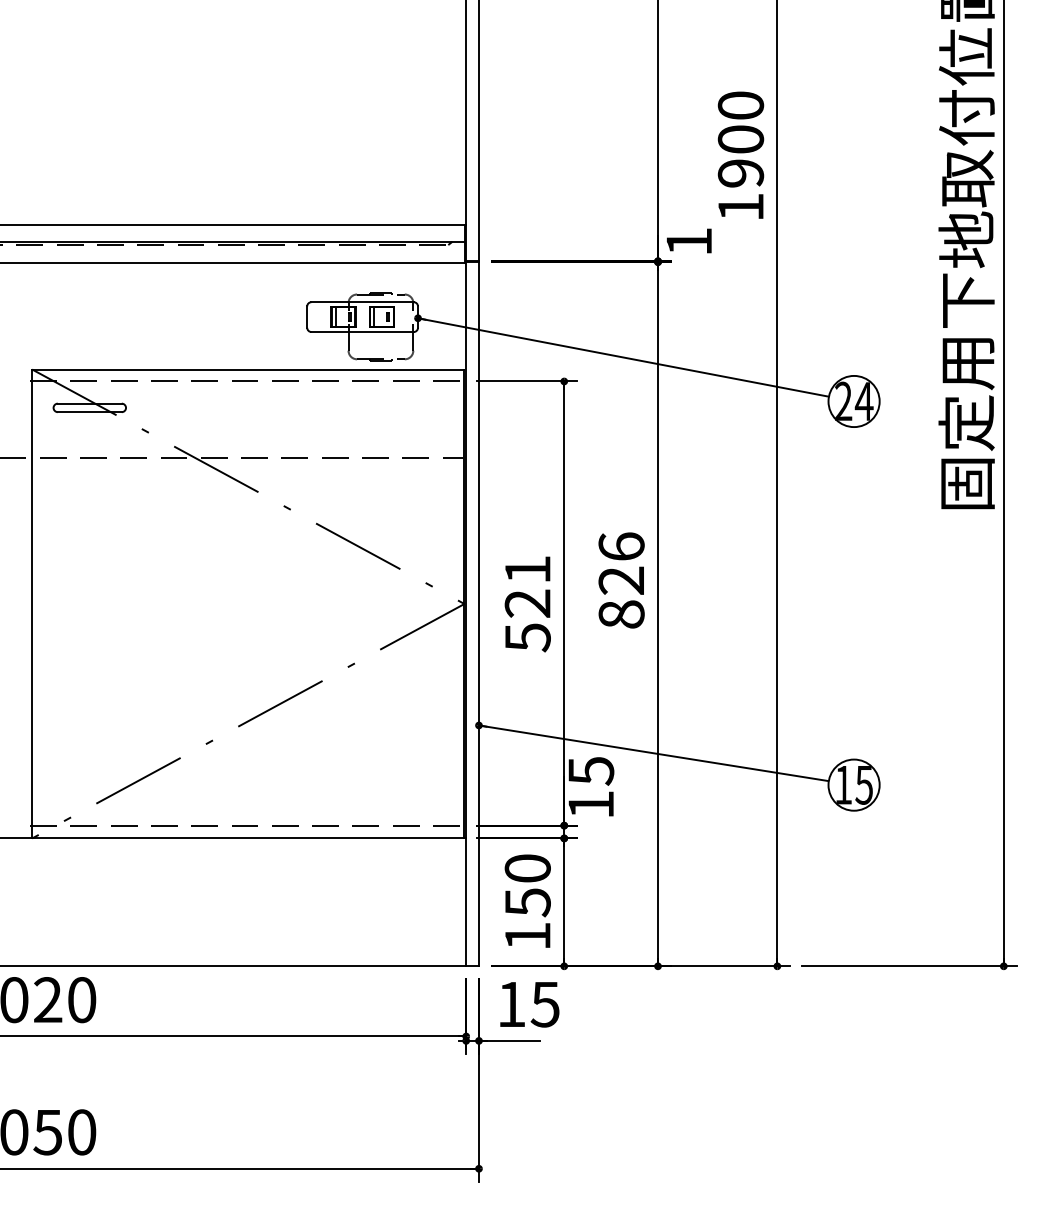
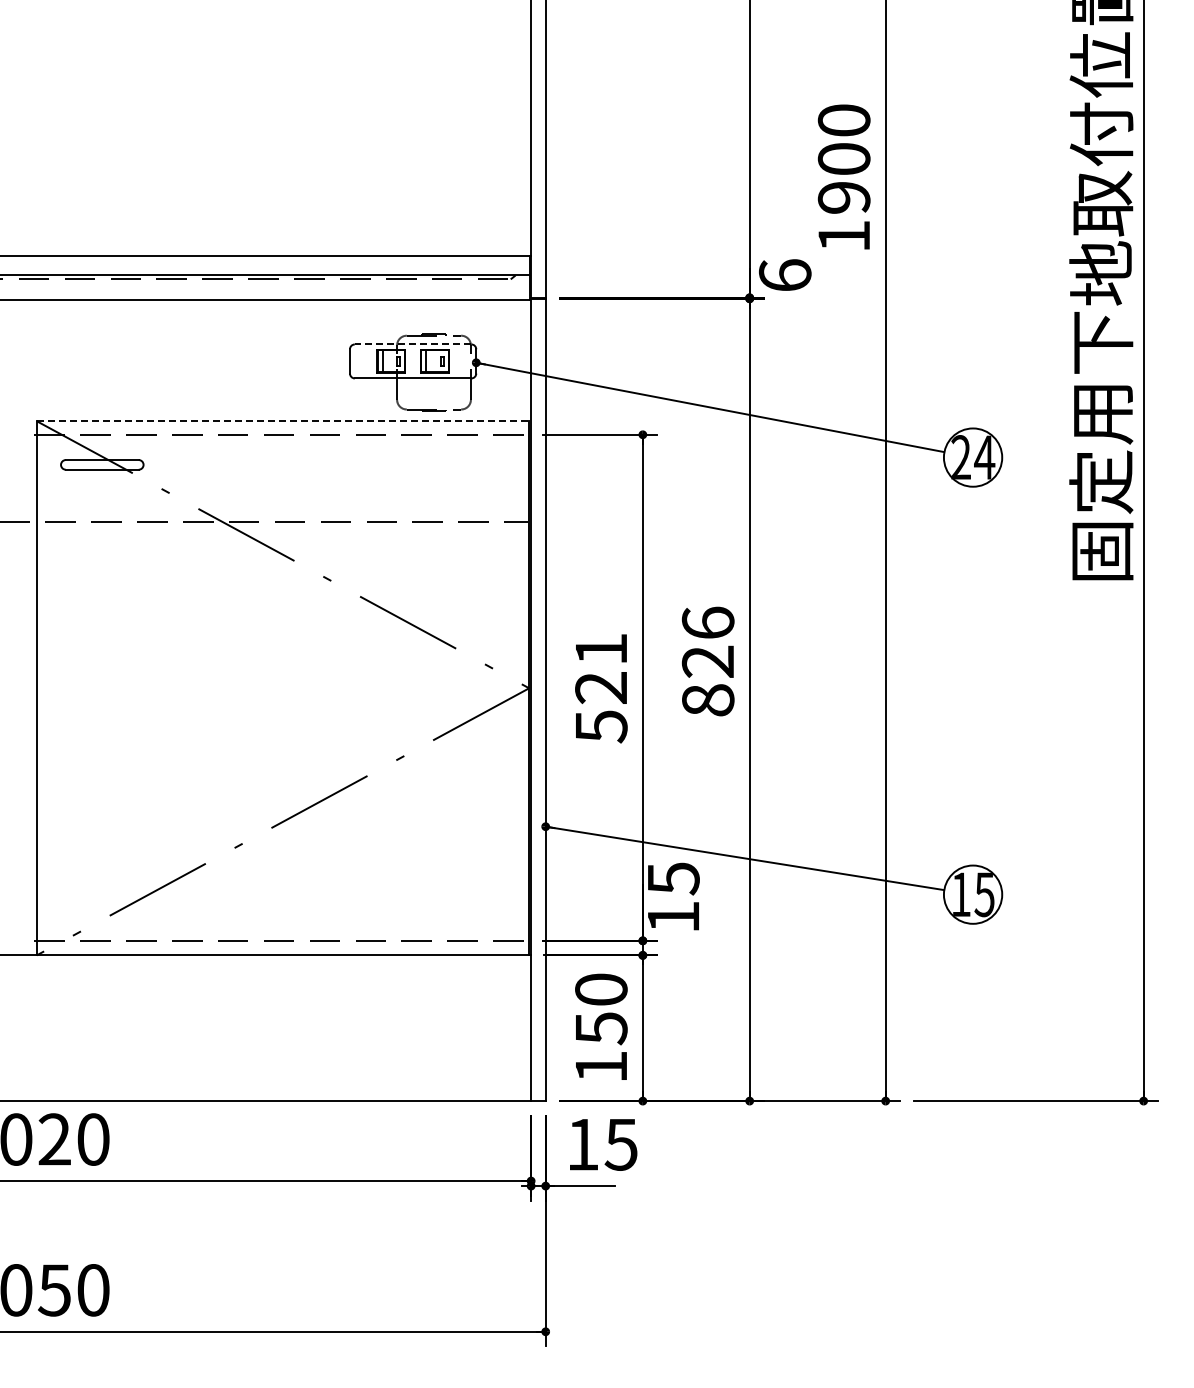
text: (689, 240) -> (785, 274), 1 -> 6
line: (362, 302) -> (412, 344), solid -> dashed
line: (248, 369) -> (283, 421), solid -> dashed

